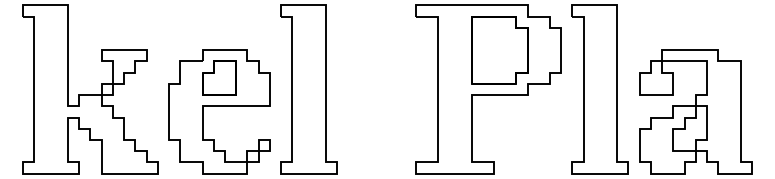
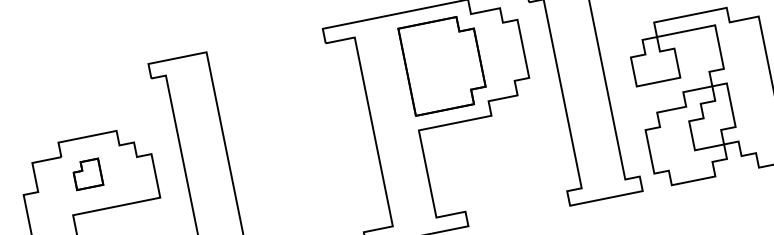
part: (219, 77) -> (87, 173), size x0.6

